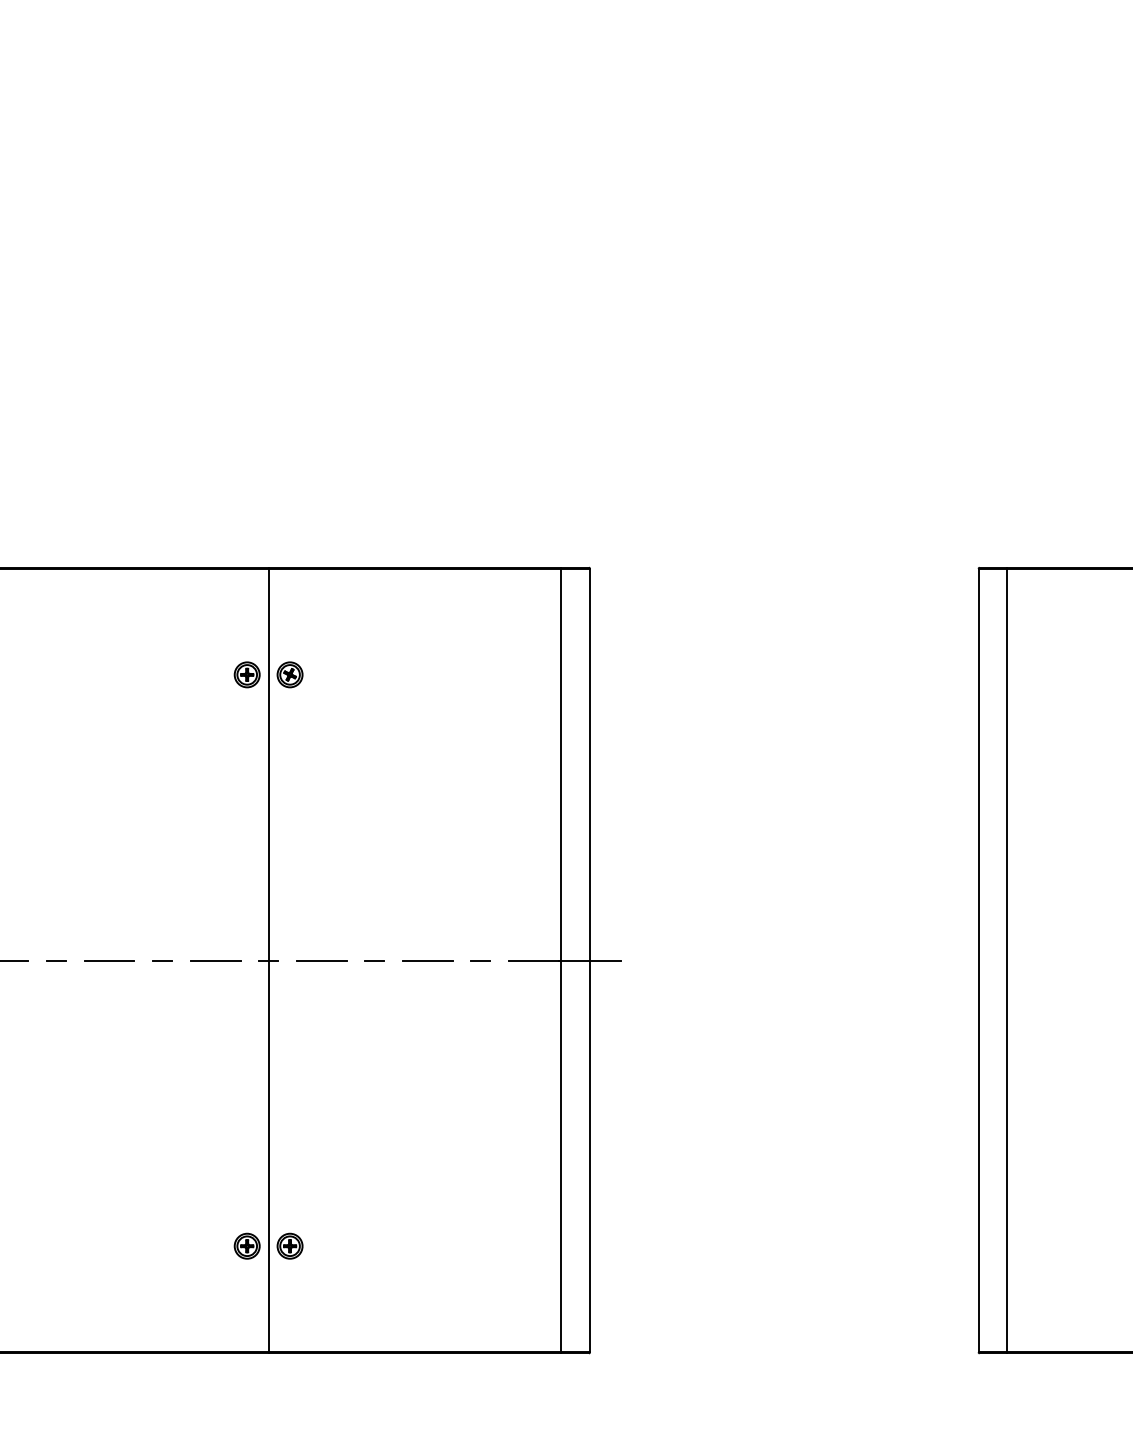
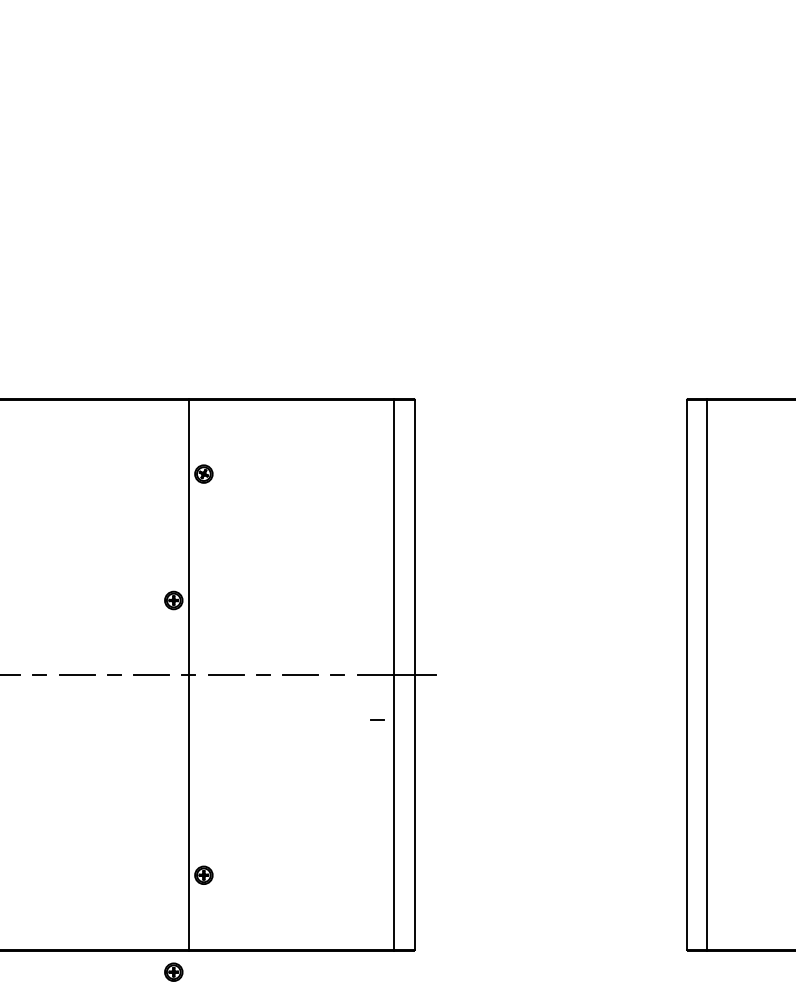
part: (246, 674) -> (173, 600), moved
line: (537, 1025) -> (377, 720), added
part: (246, 1245) -> (173, 971), moved

